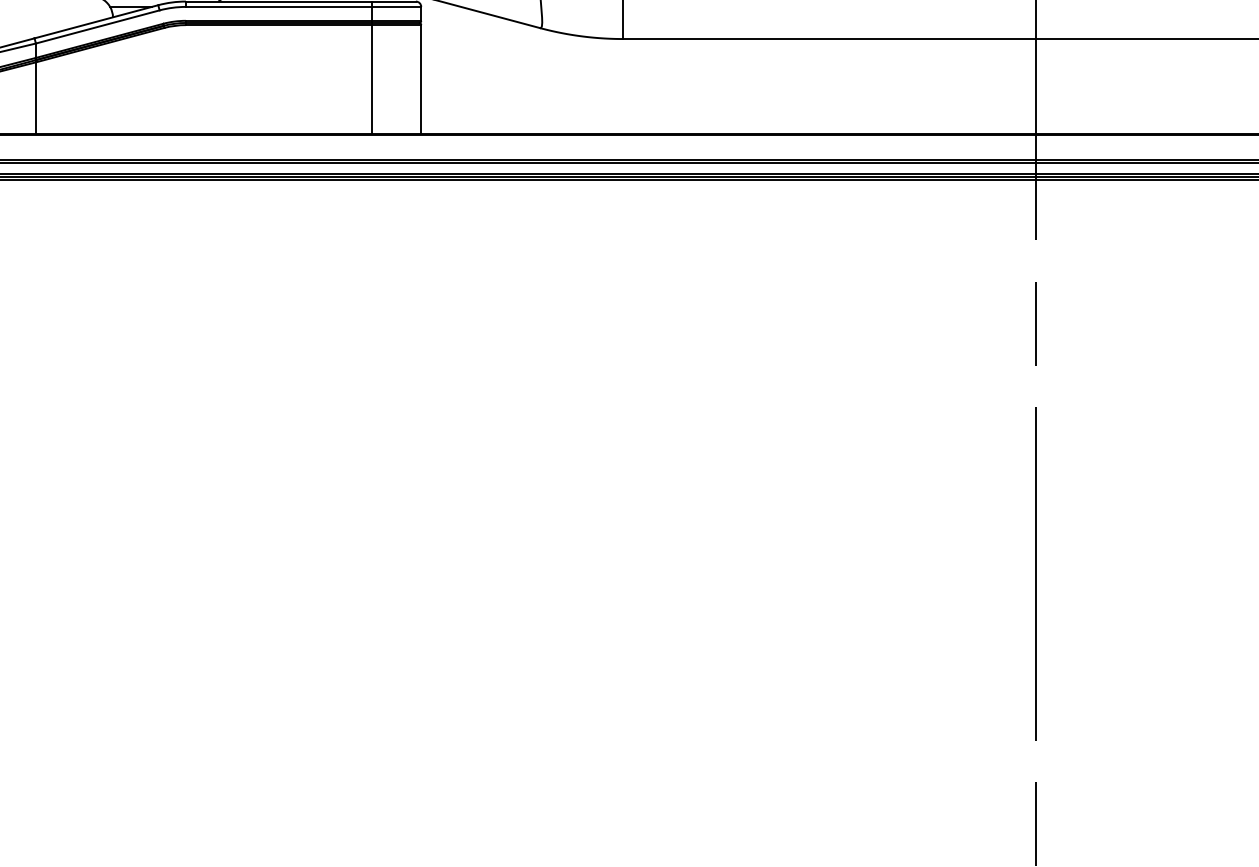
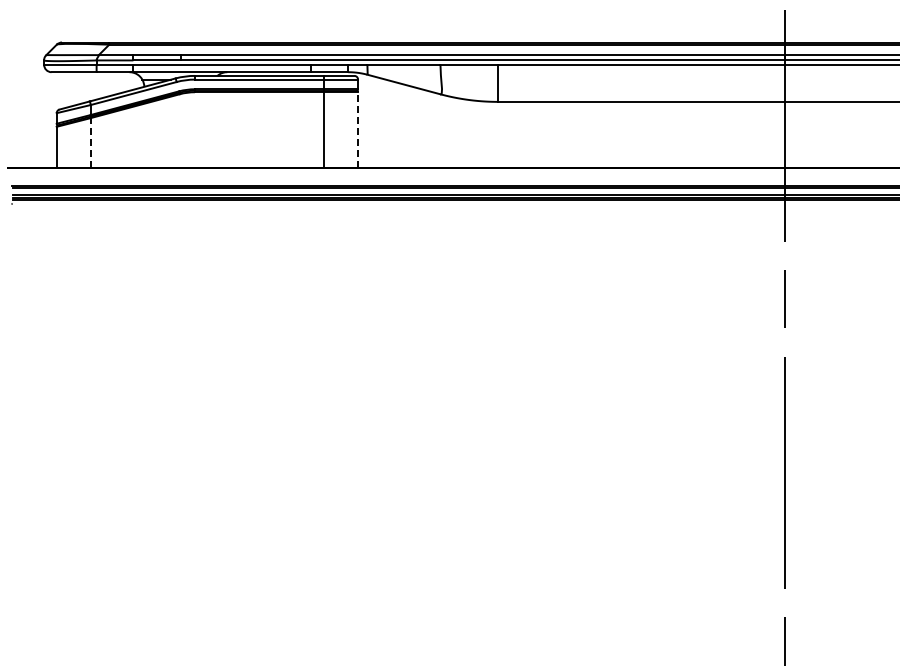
line: (421, 80) -> (358, 130), solid -> dashed
line: (35, 99) -> (90, 143), solid -> dashed

